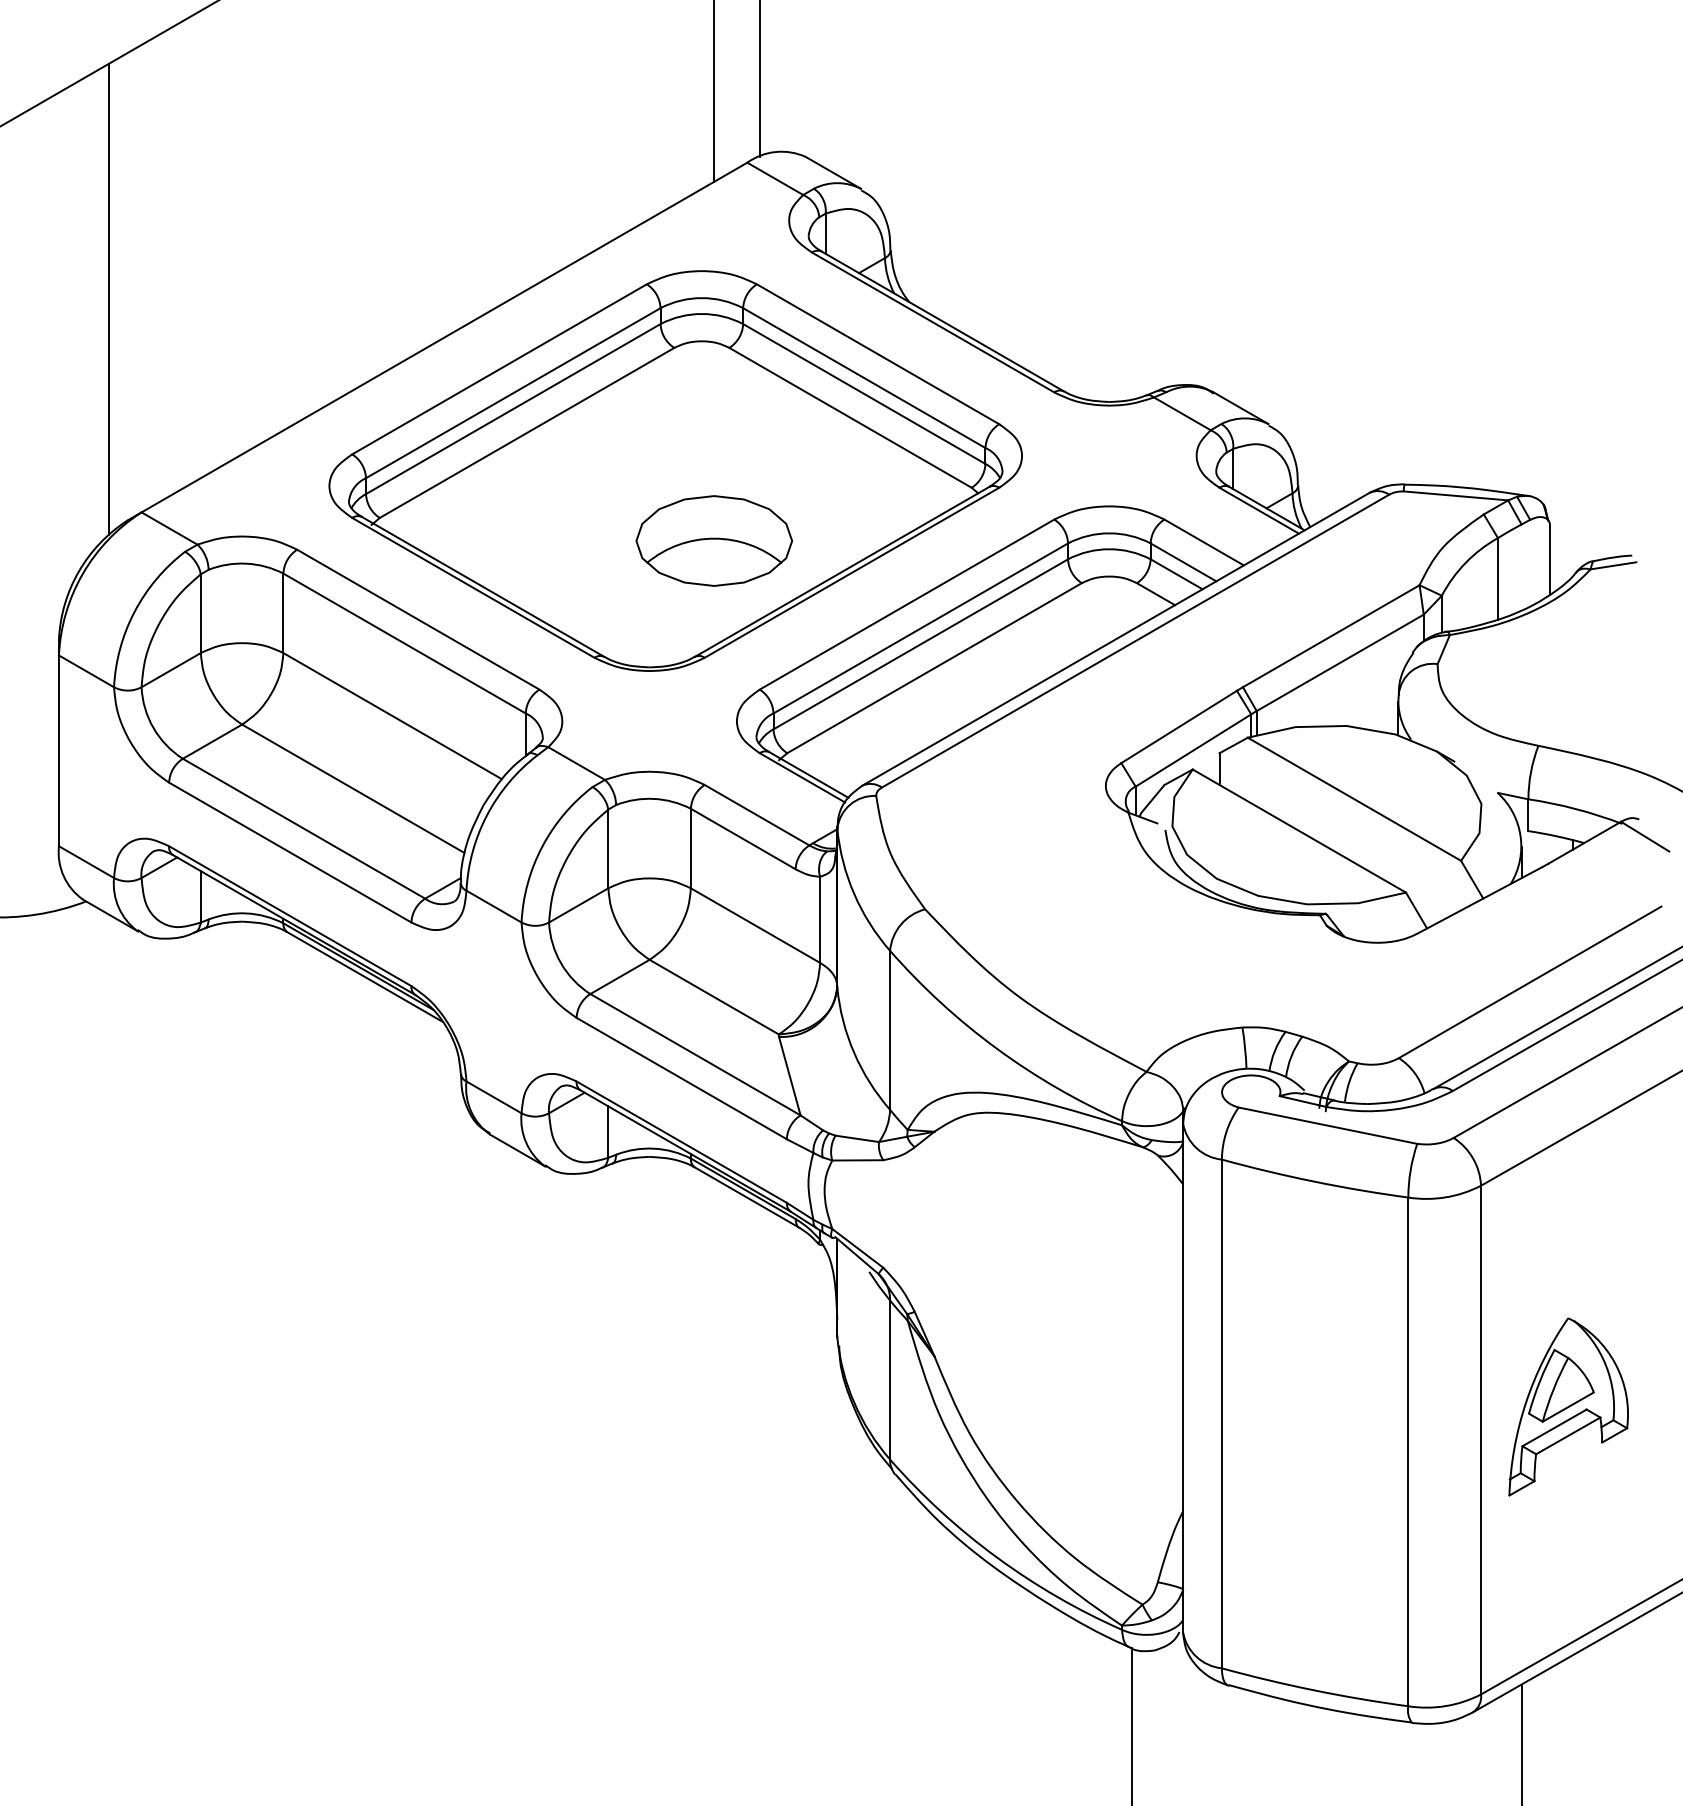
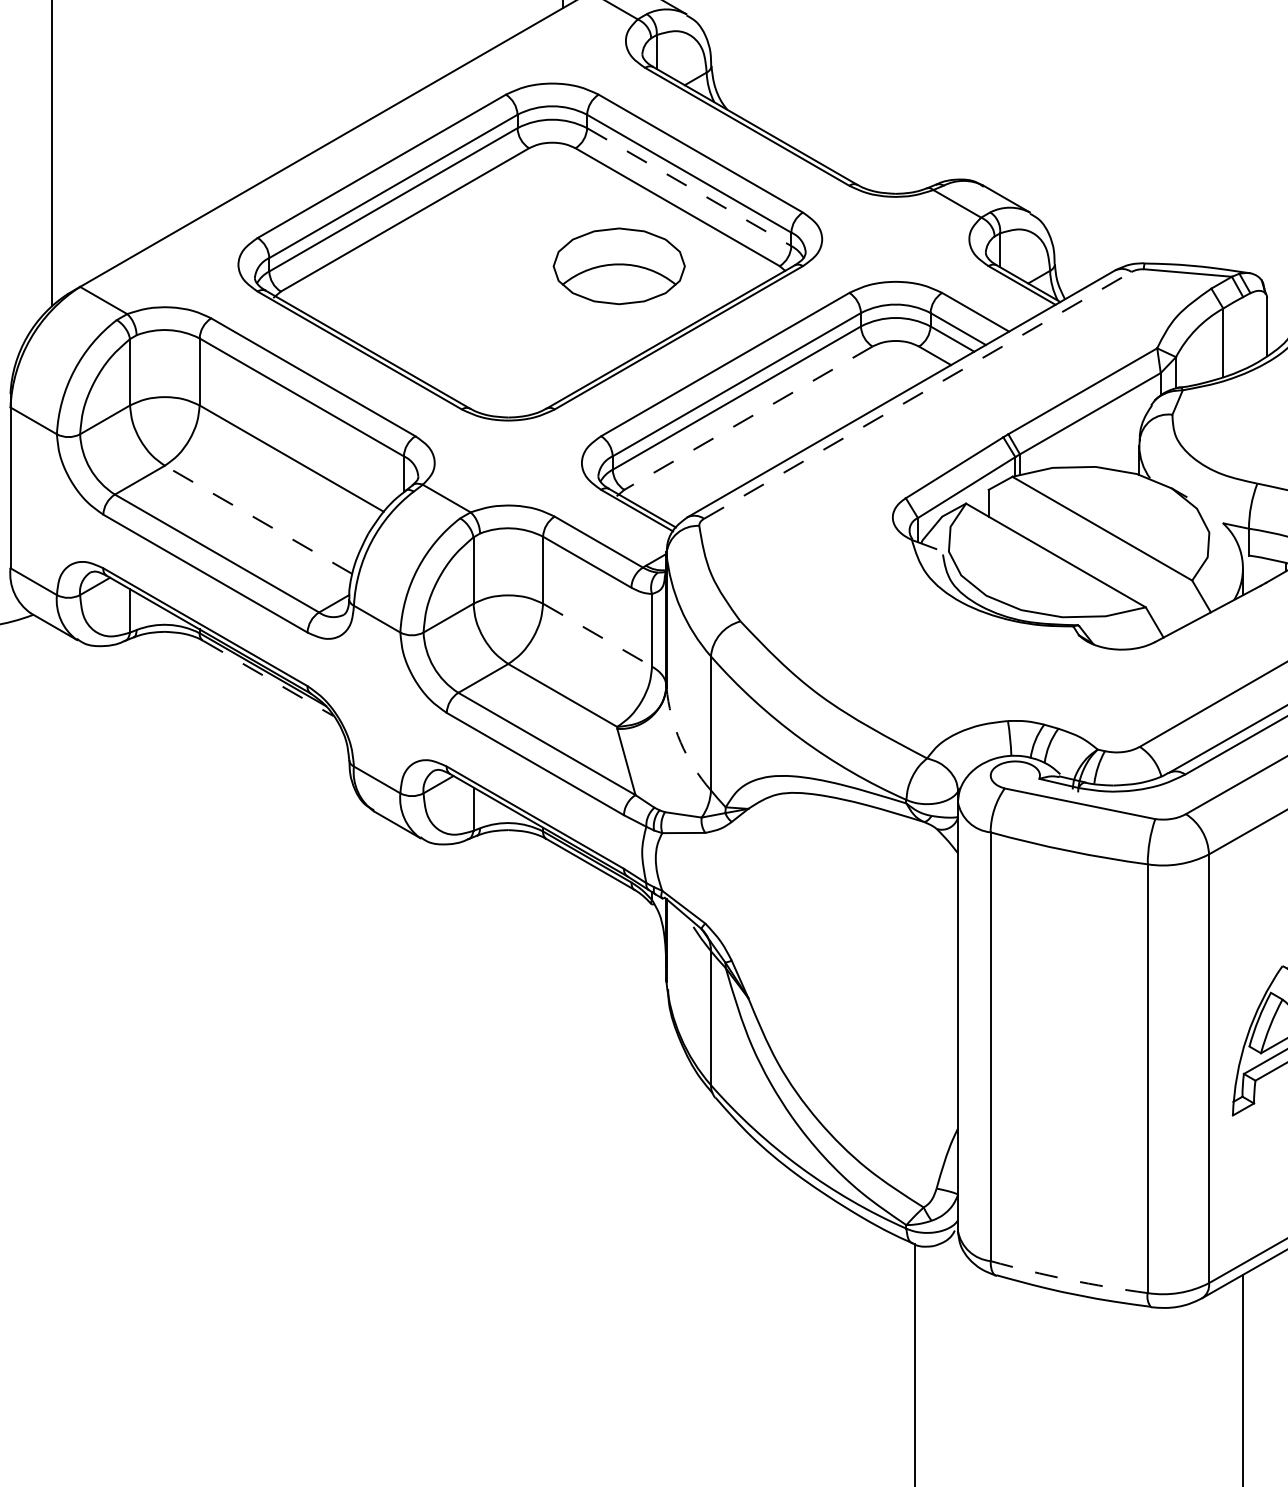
line: (864, 394) -> (689, 187), solid -> dashed
part: (713, 540) -> (618, 265), moved
line: (1135, 641) -> (917, 395), solid -> dashed
line: (934, 668) -> (748, 418), solid -> dashed
line: (352, 788) -> (257, 519), solid -> dashed
line: (755, 925) -> (597, 635), solid -> dashed
line: (365, 977) -> (268, 678), solid -> dashed
arc: (854, 1052) -> (680, 742), solid -> dashed
arc: (1314, 1690) -> (1068, 1279), solid -> dashed

